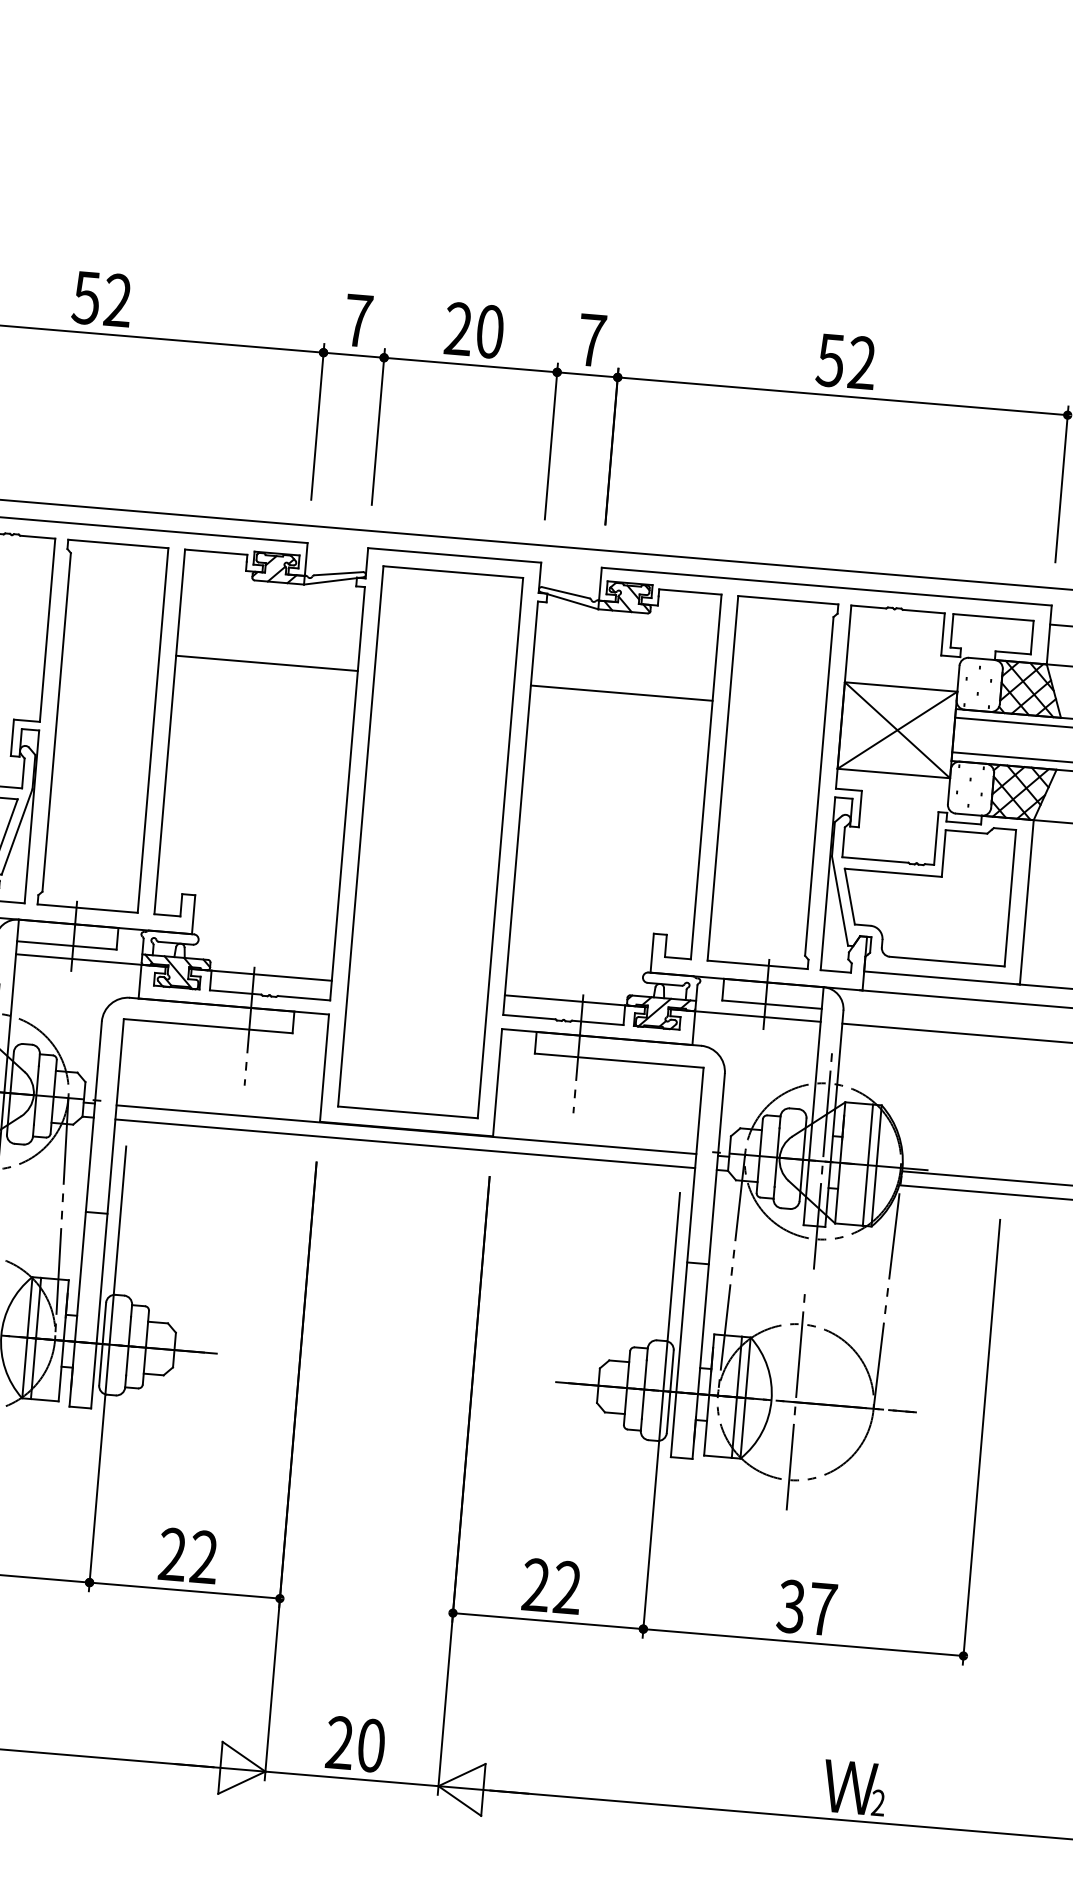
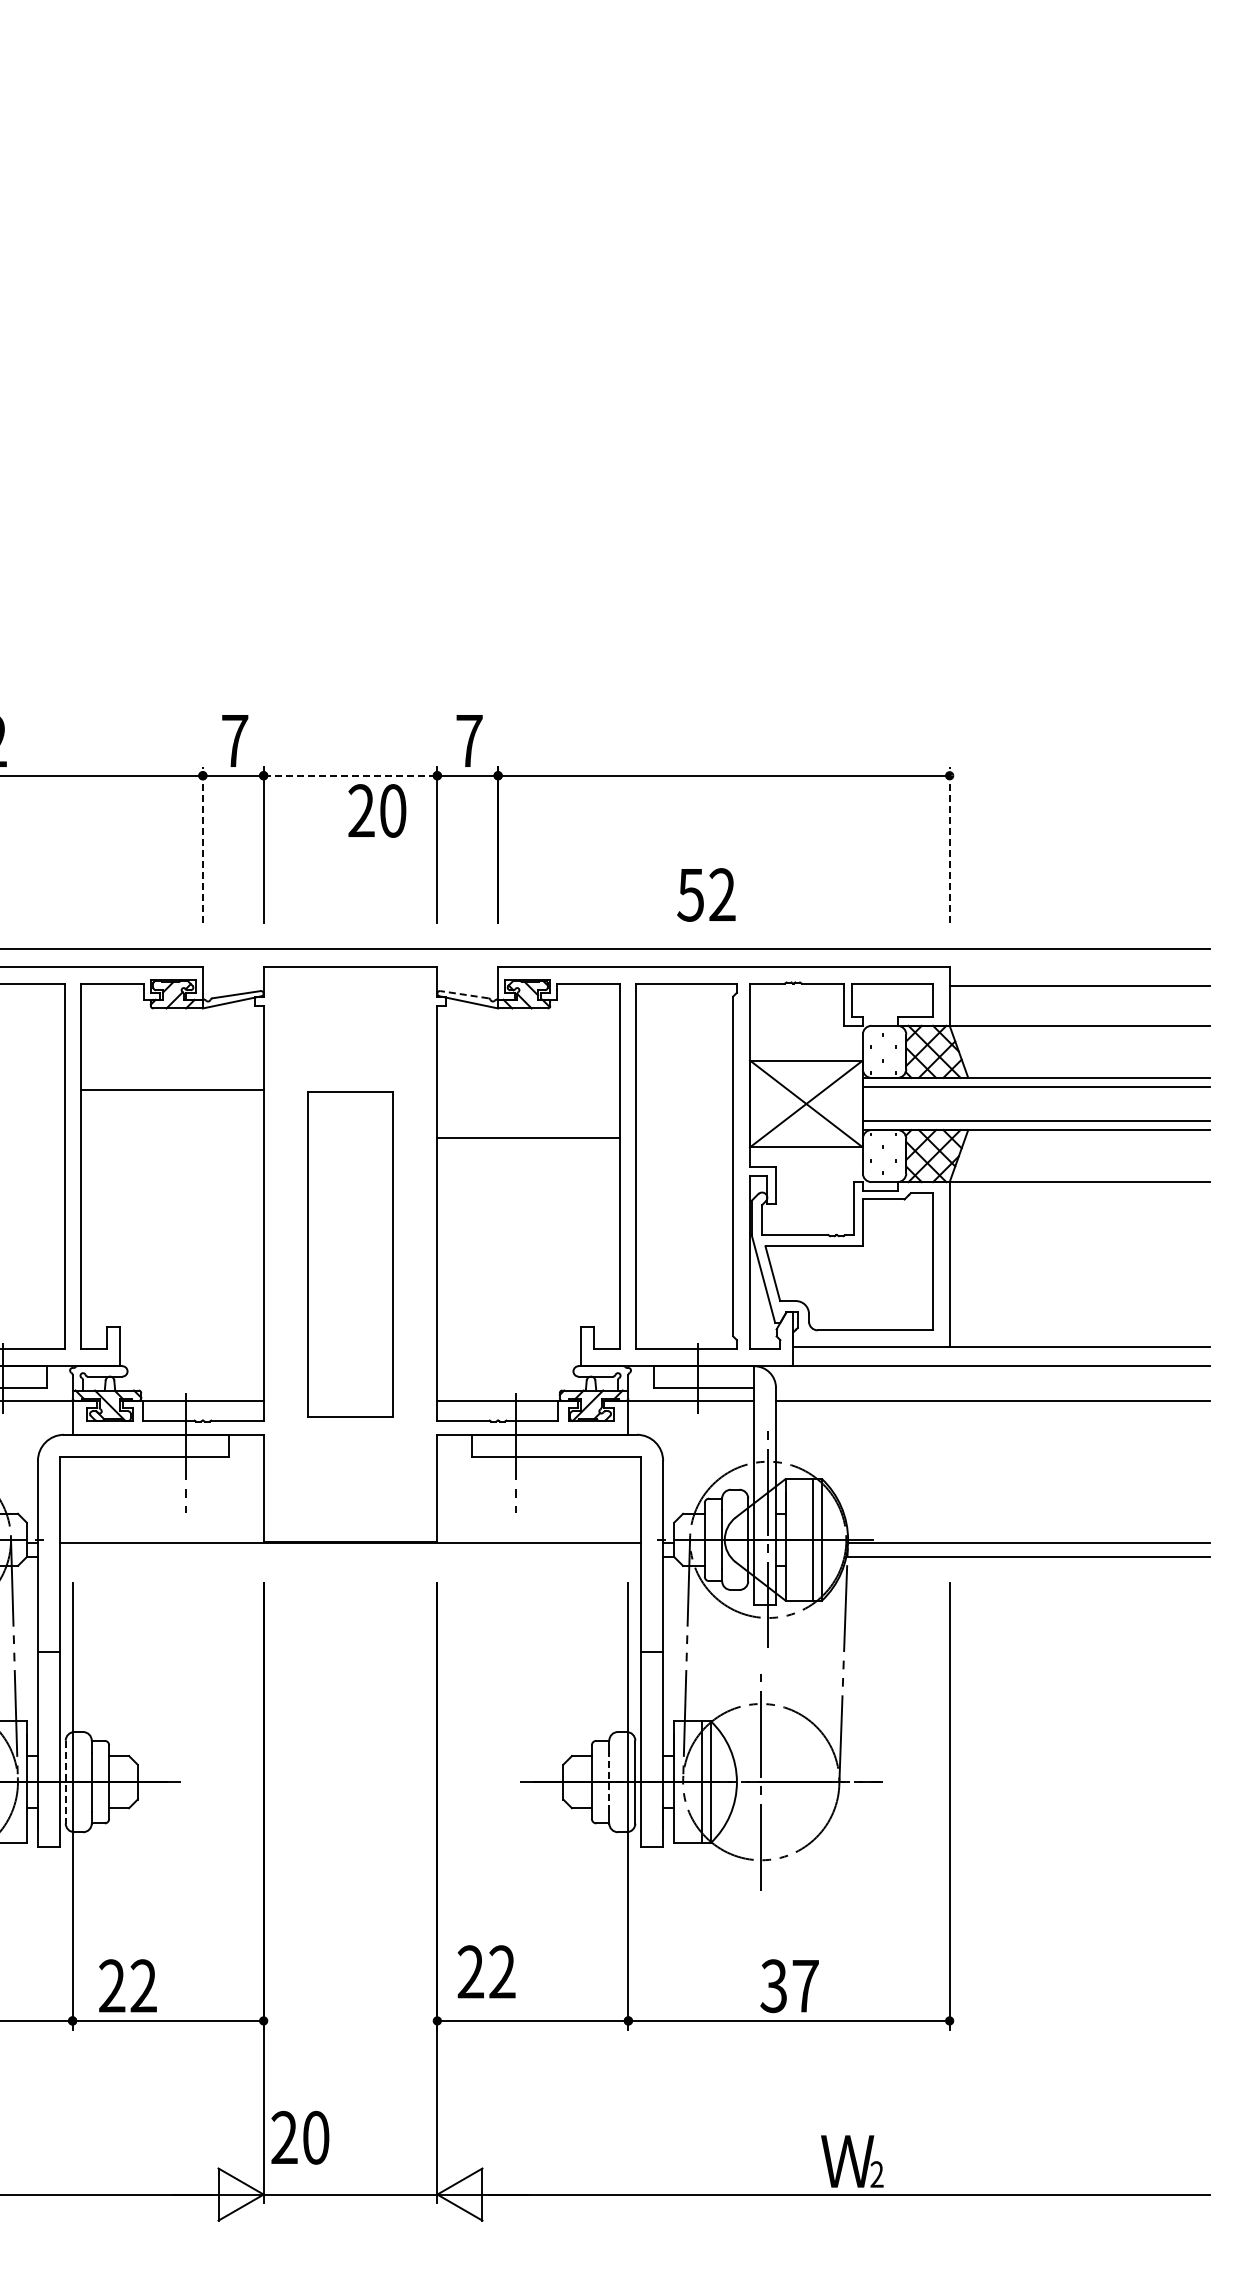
text: (474, 329) -> (377, 810), moved
text: (846, 361) -> (706, 894), moved
line: (470, 364) -> (350, 775), solid -> dashed
line: (317, 421) -> (202, 844), solid -> dashed
line: (1061, 483) -> (949, 844), solid -> dashed
line: (564, 592) -> (463, 994), solid -> dashed
line: (621, 693) -> (528, 1138), moved
part: (430, 842) -> (350, 1254), size x0.6
line: (405, 1144) -> (350, 1557), removed
line: (102, 1344) -> (65, 1782), solid -> dashed
line: (644, 1388) -> (609, 1781), solid -> dashed
text: (188, 1555) -> (127, 1985), moved
text: (551, 1585) -> (486, 1971), moved
text: (355, 1744) -> (300, 2137), moved

